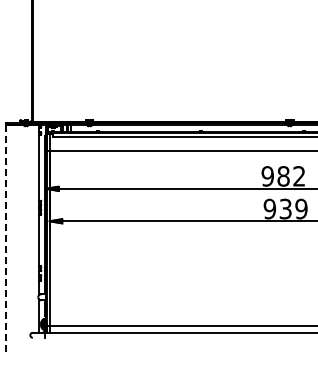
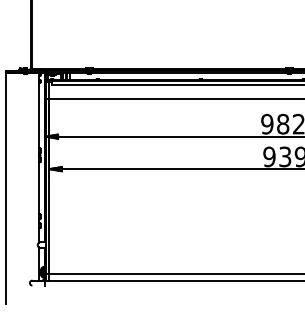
line: (6, 241) -> (6, 189), dashed -> solid

